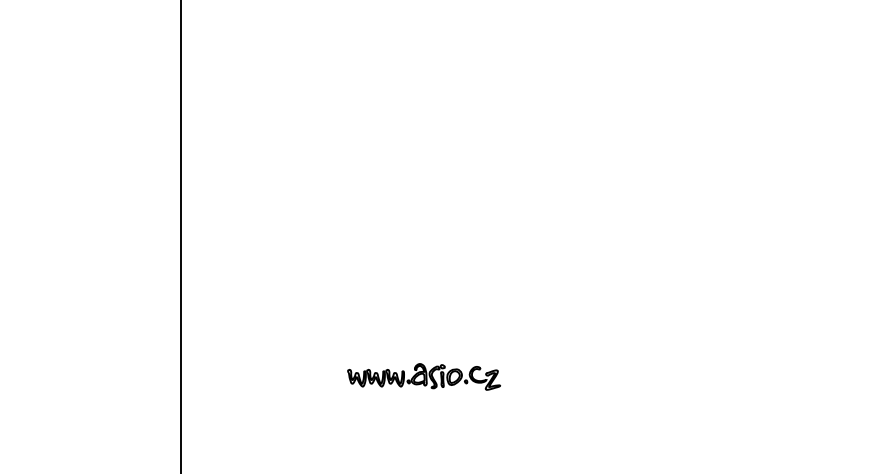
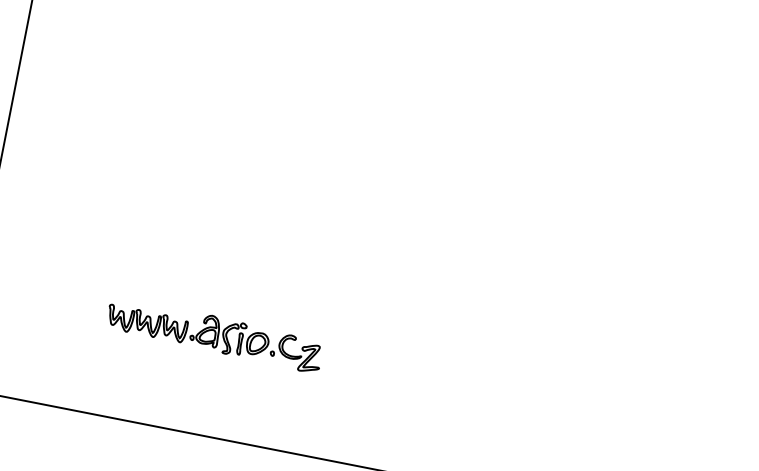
part: (423, 376) -> (214, 334), size x1.43

